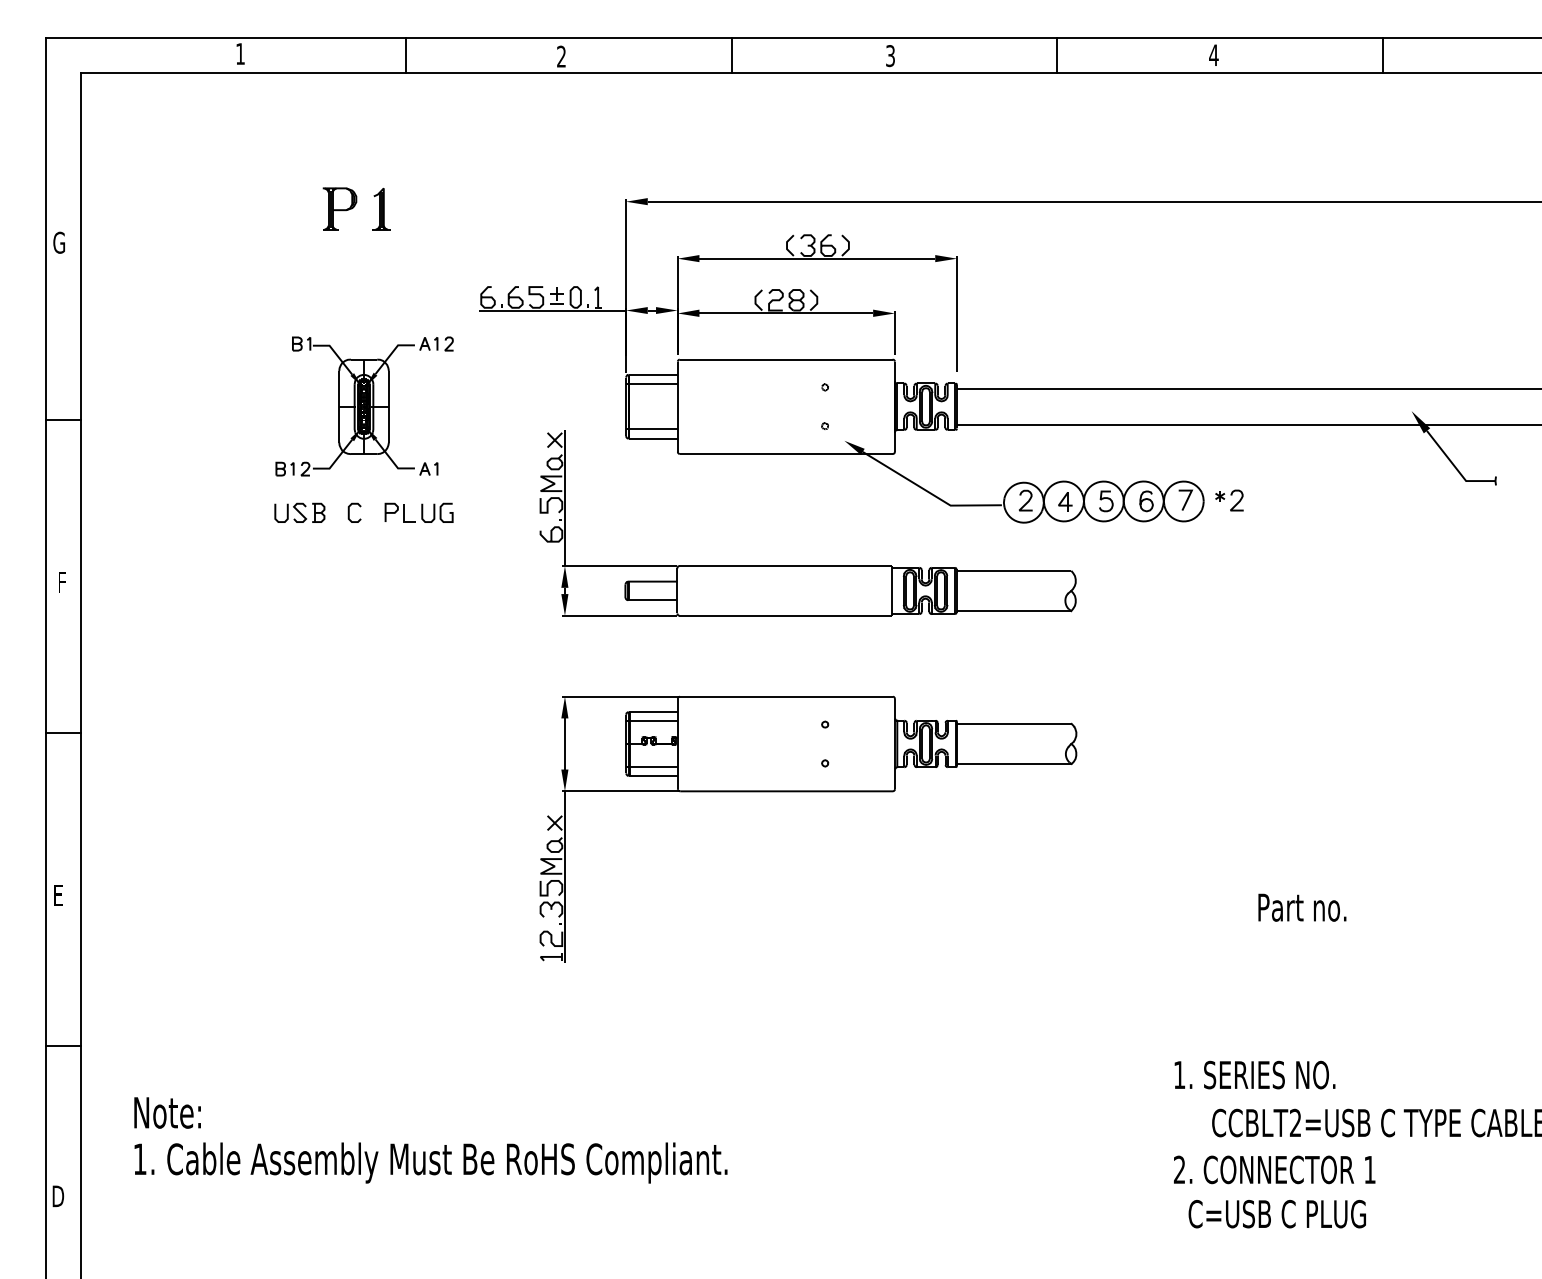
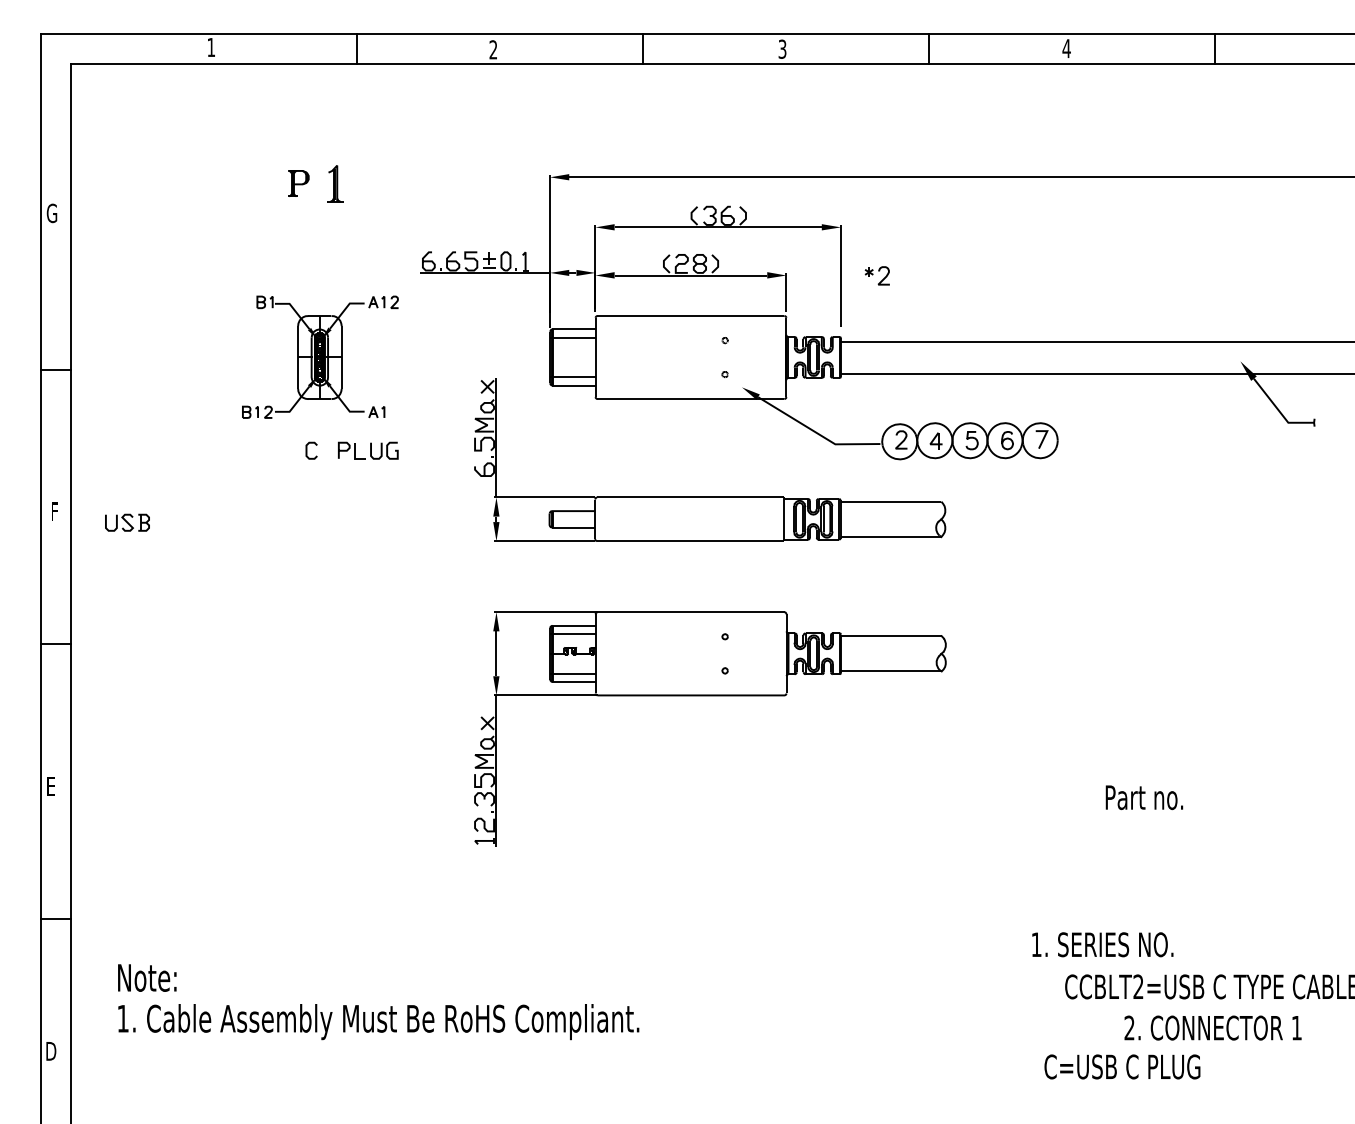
part: (339, 208) -> (298, 183), size x0.7
part: (1228, 500) -> (876, 275), moved
part: (299, 512) -> (127, 522), moved
text: (1273, 1169) -> (1212, 1027), moved

